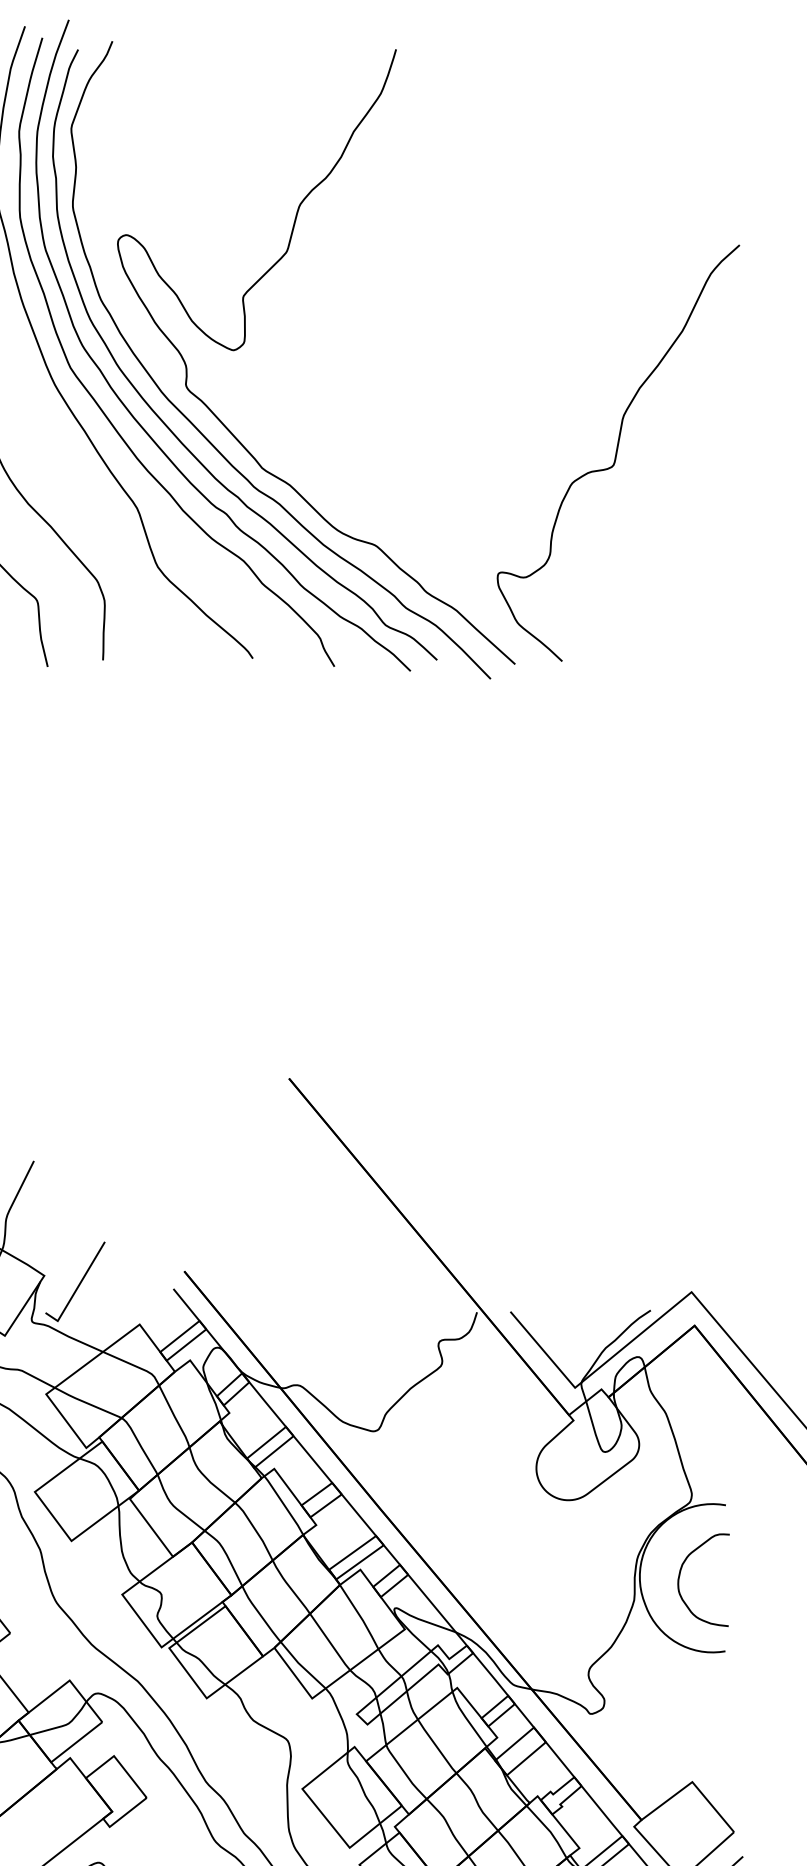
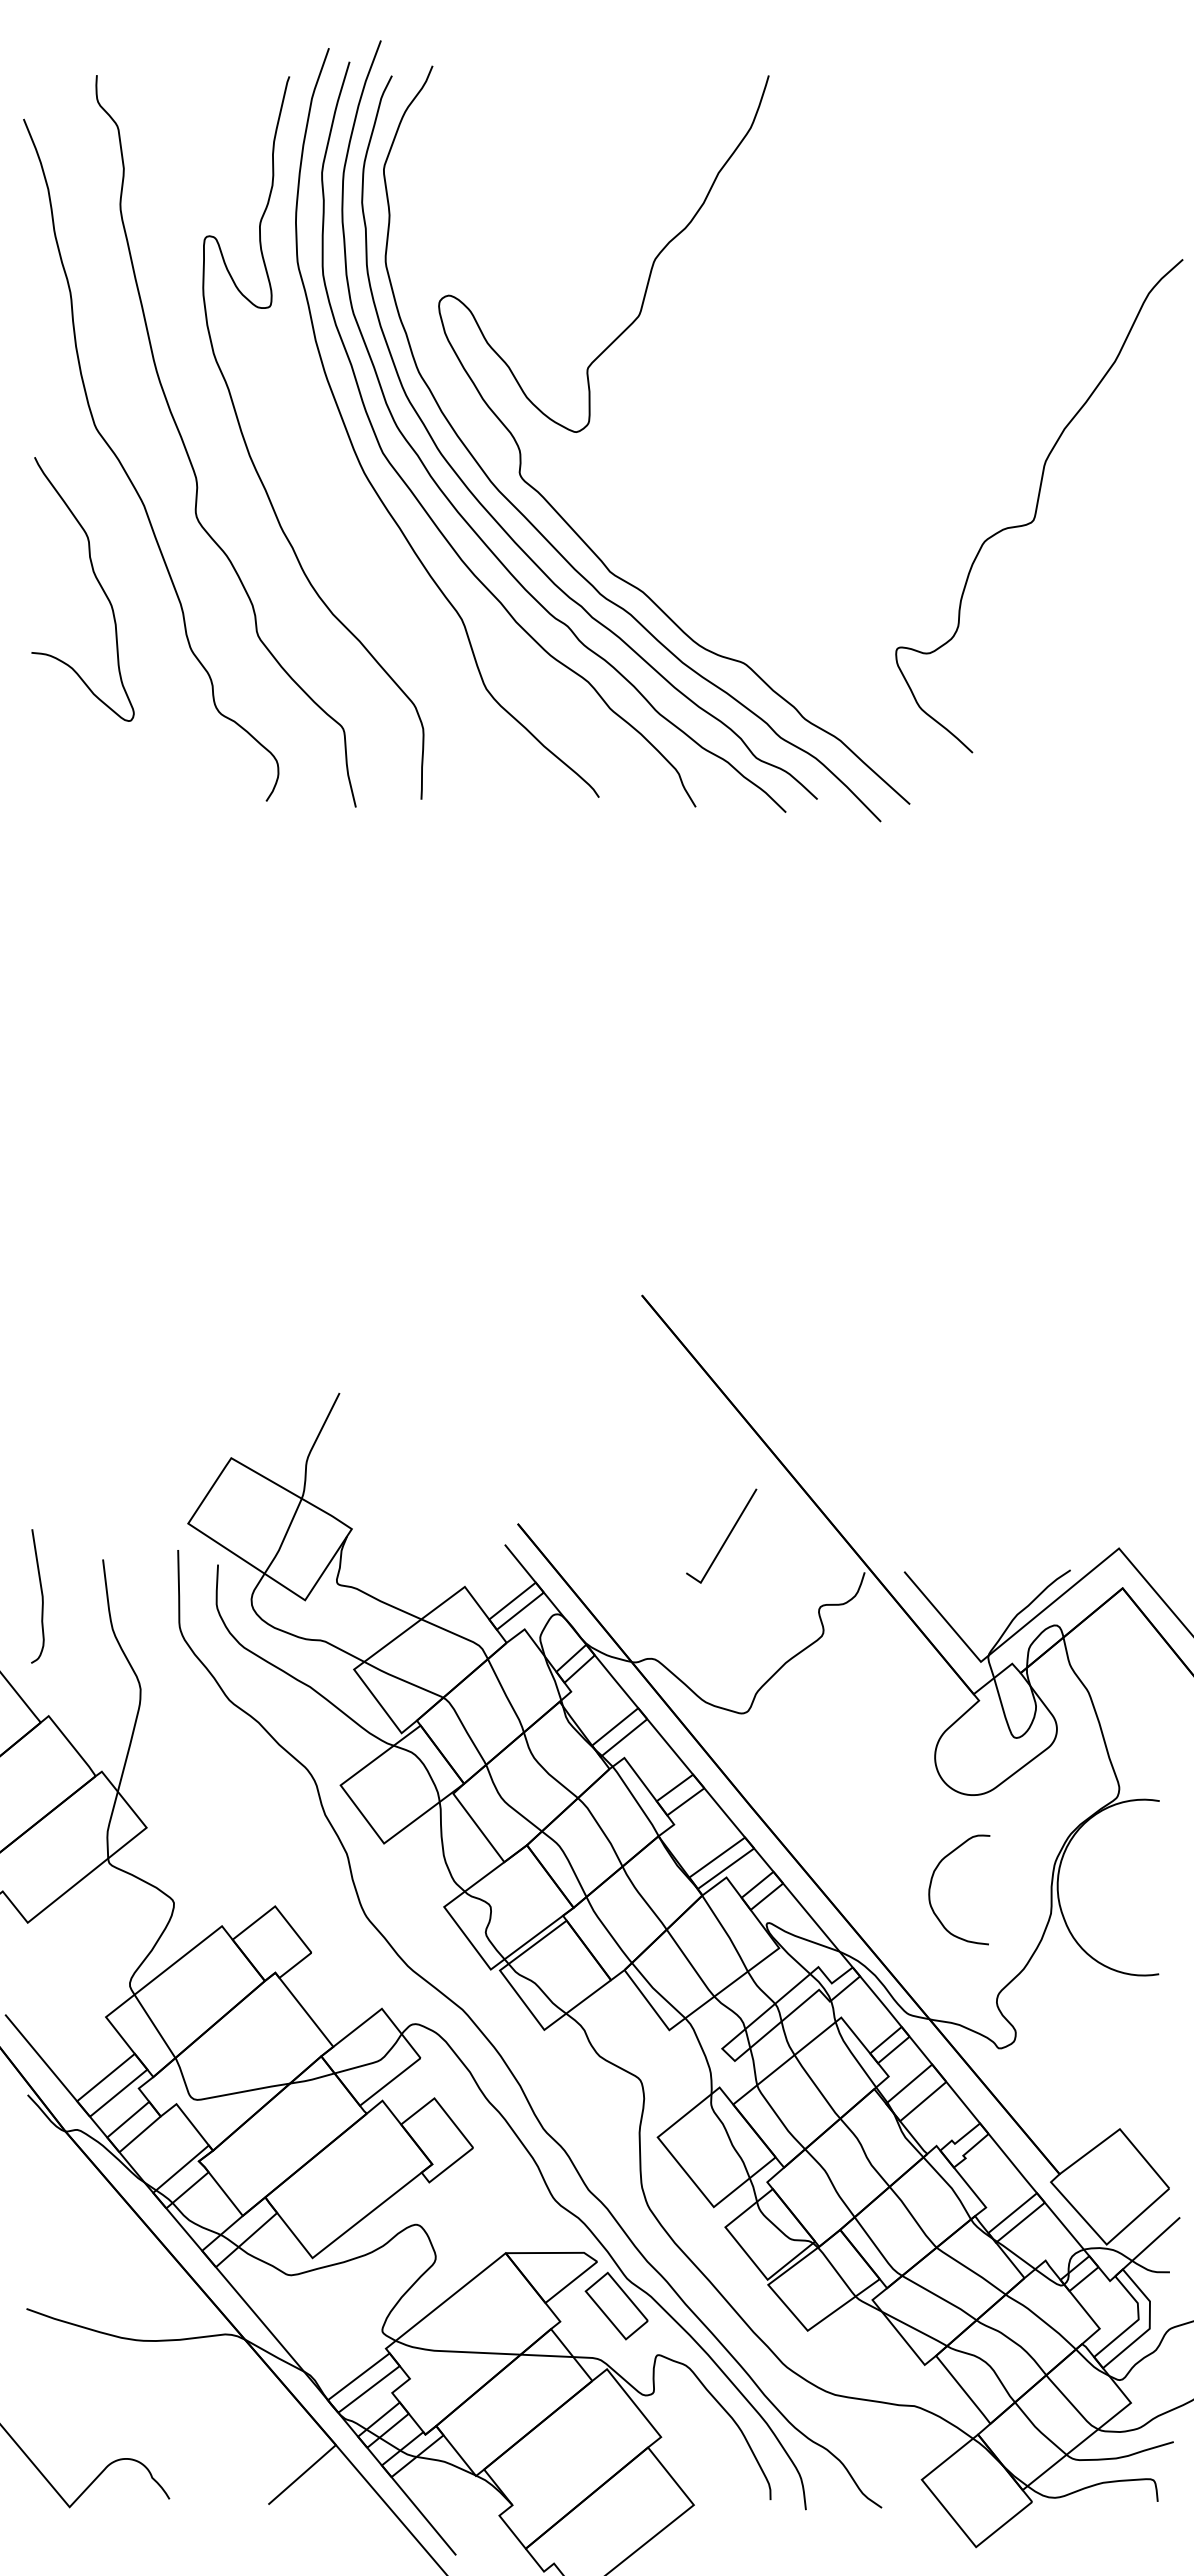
curve: (616, 453) -> (1037, 506), moved
line: (79, 1282) -> (726, 1537), moved
curve: (680, 1576) -> (931, 1885), moved

